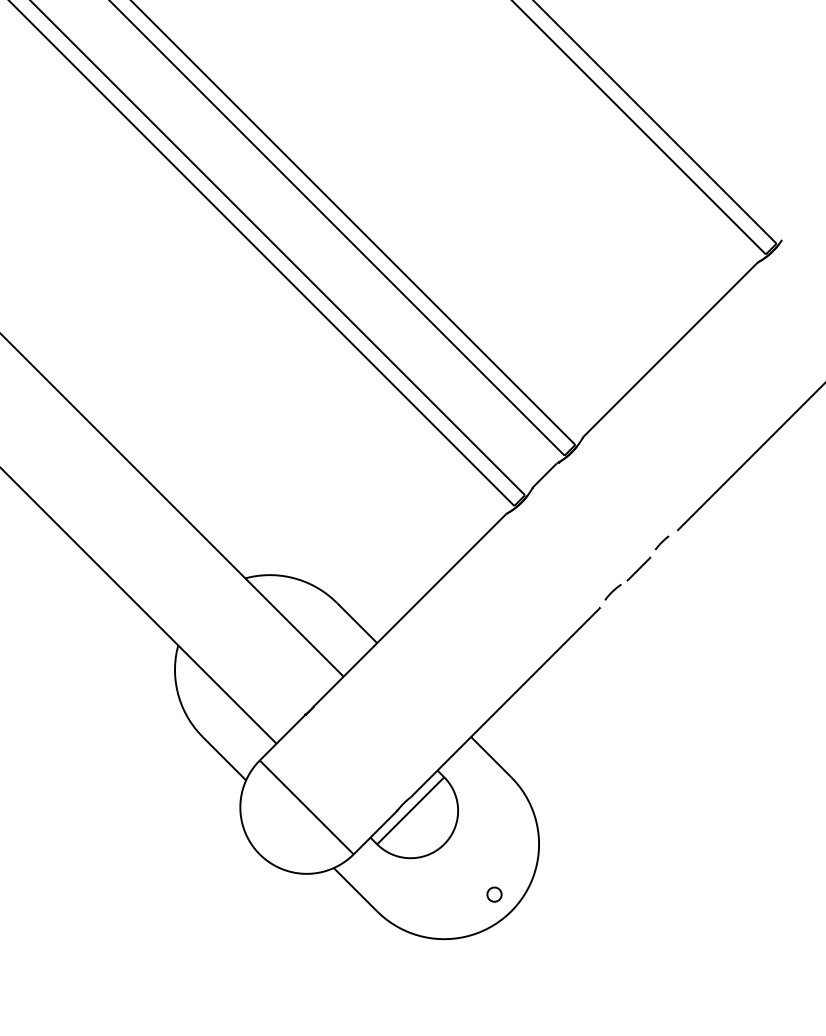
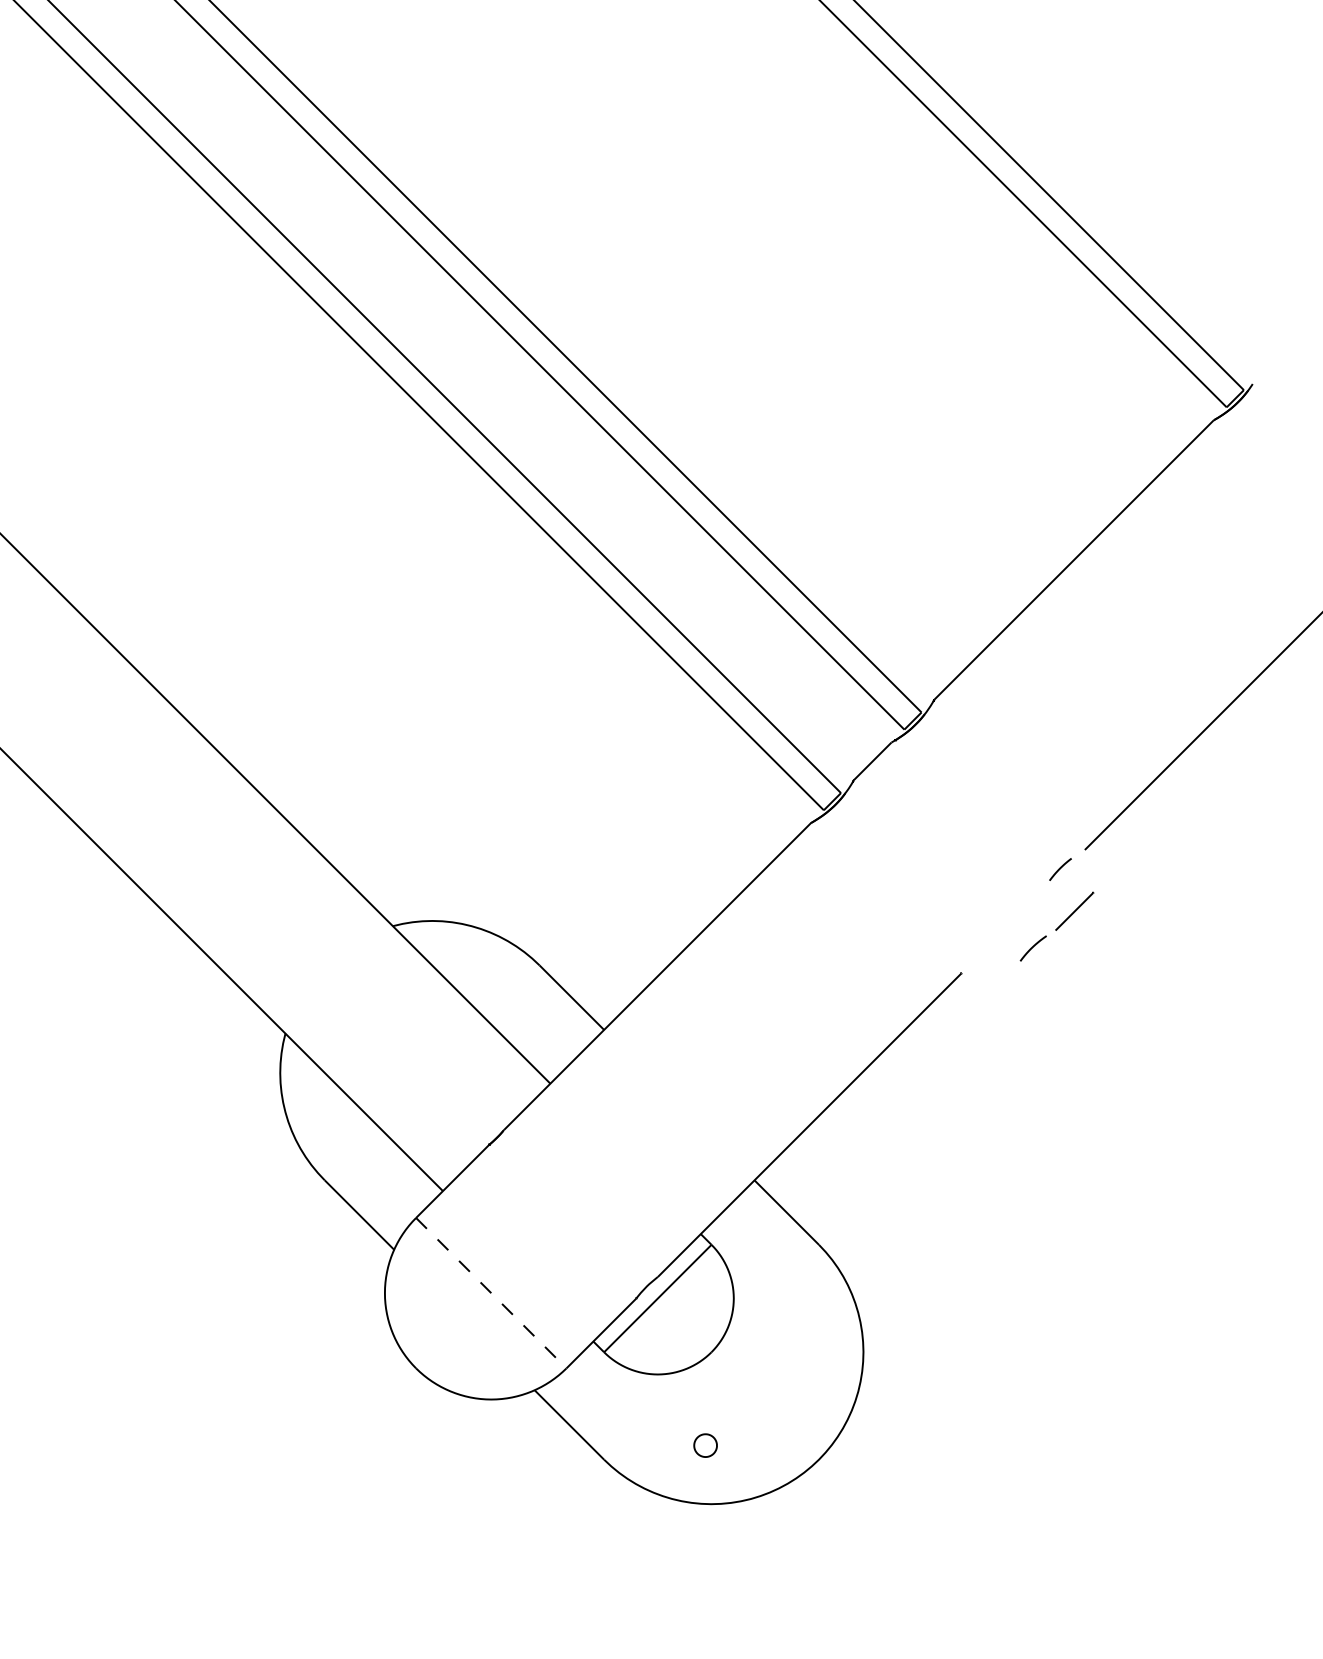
part: (627, 578) -> (1056, 926), moved
line: (307, 807) -> (492, 1293), solid -> dashed
part: (494, 894) -> (705, 1445), moved

